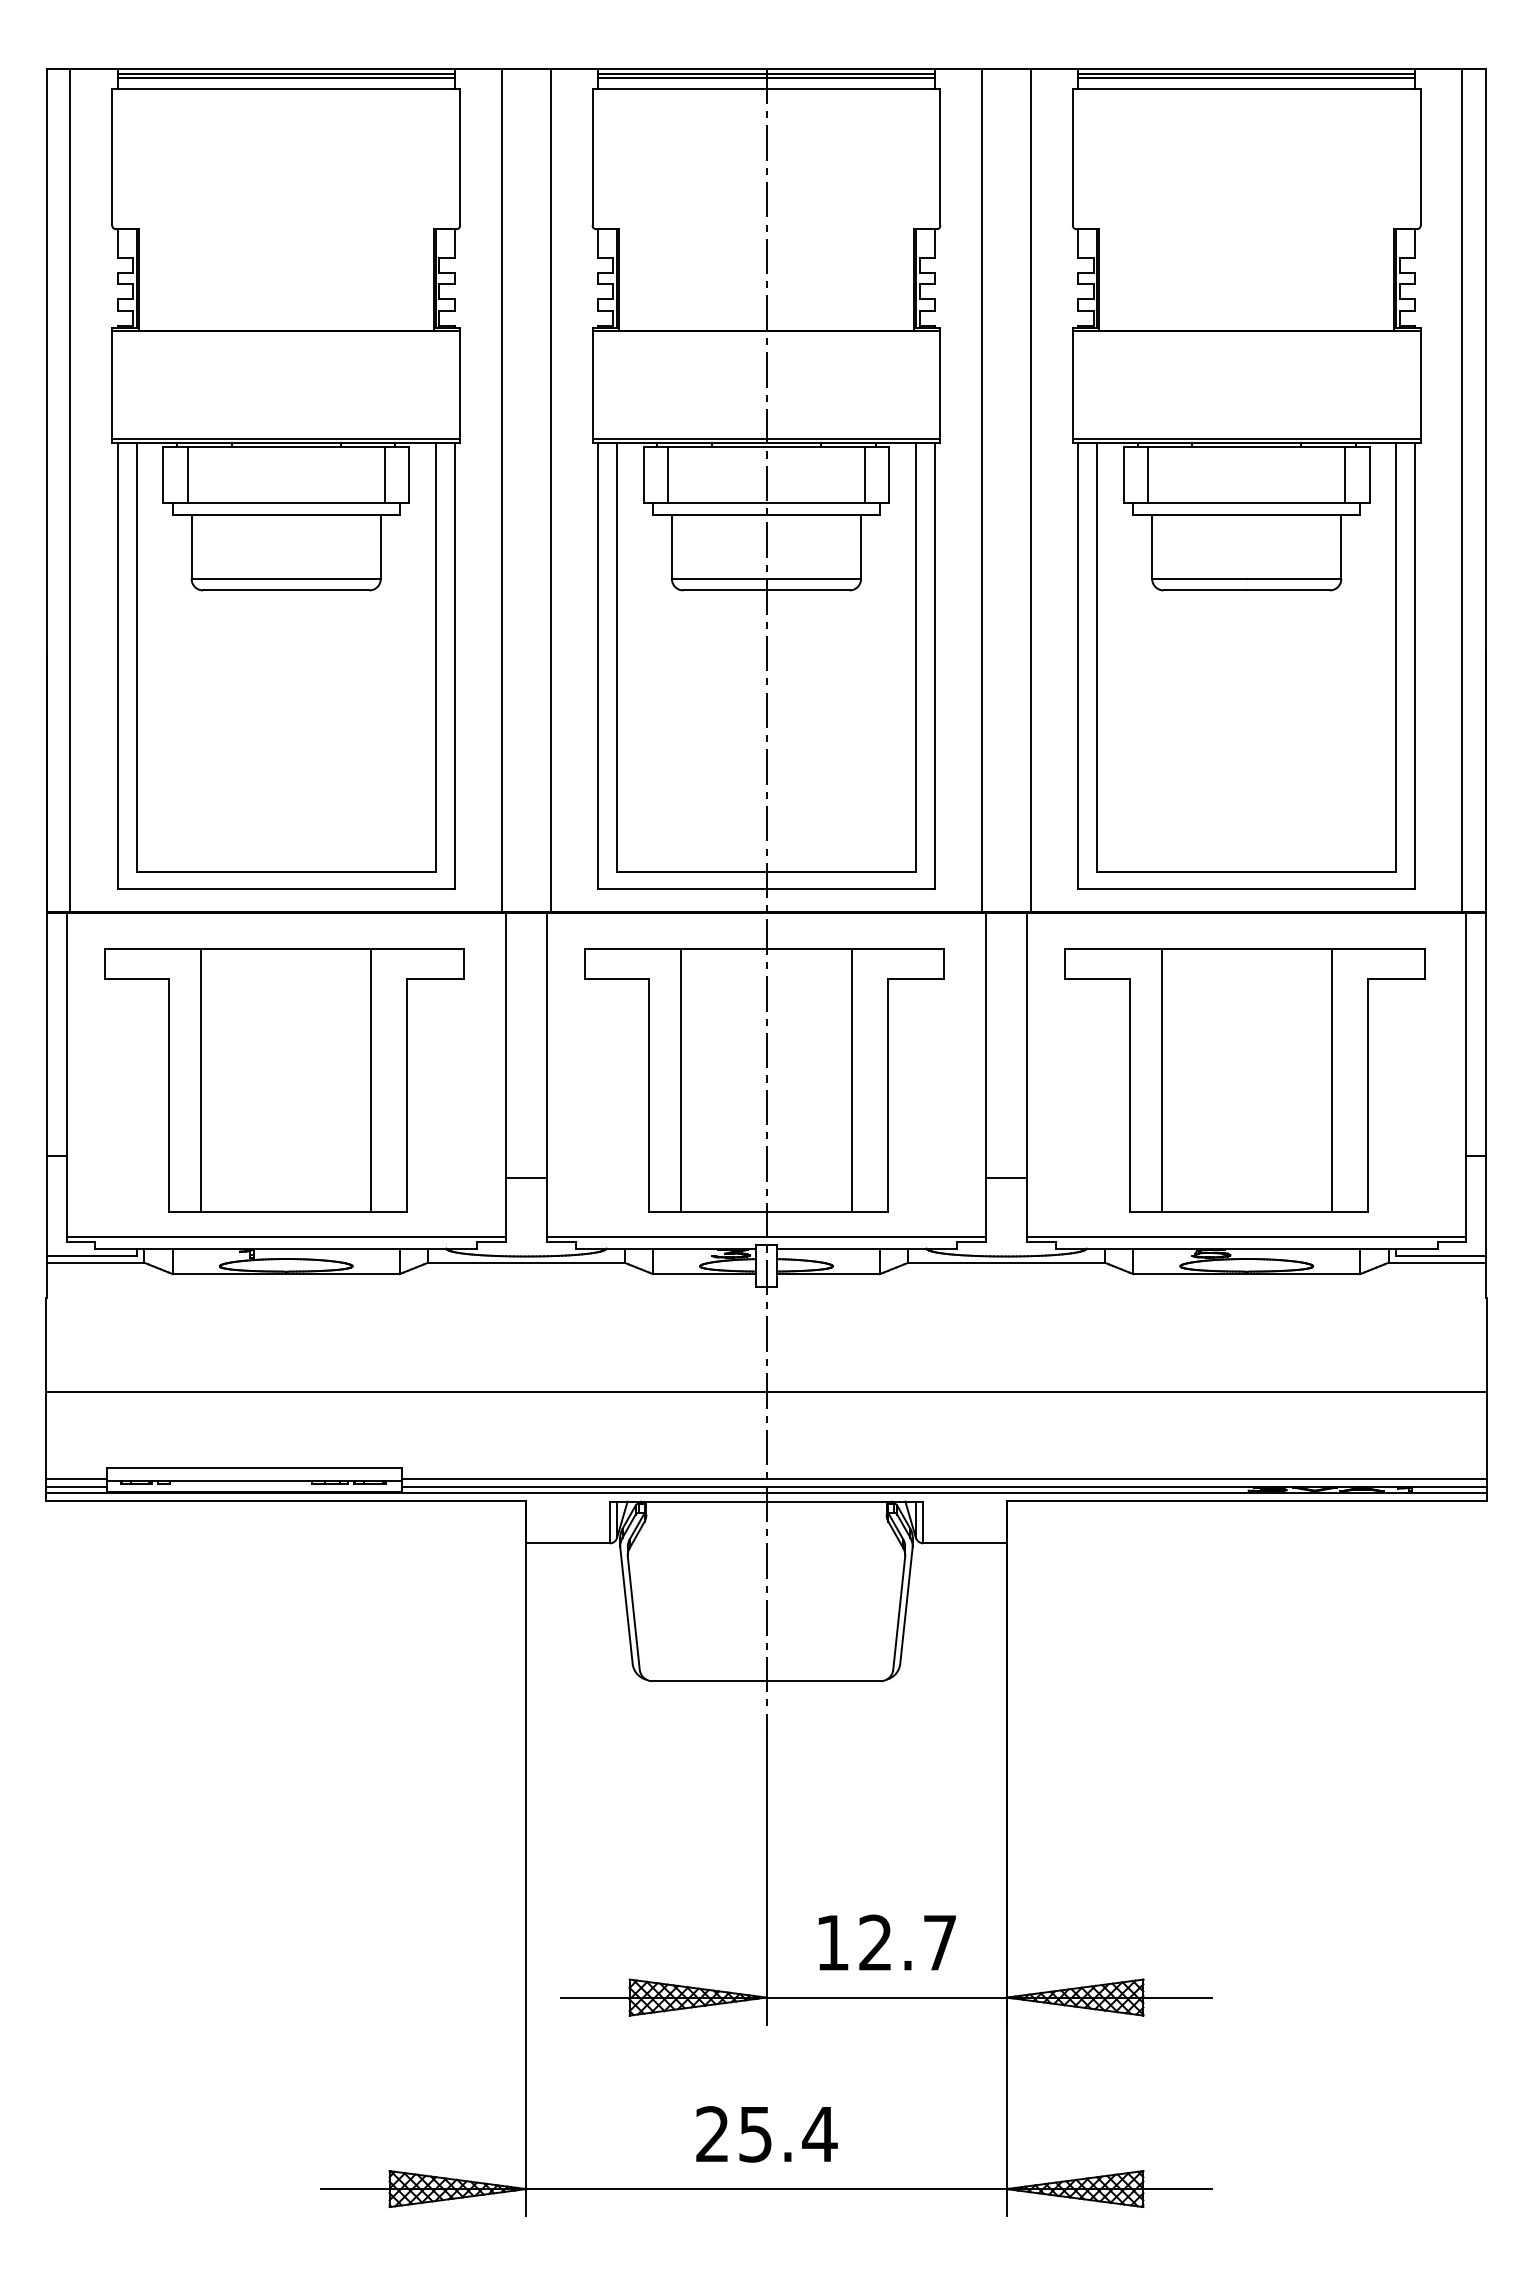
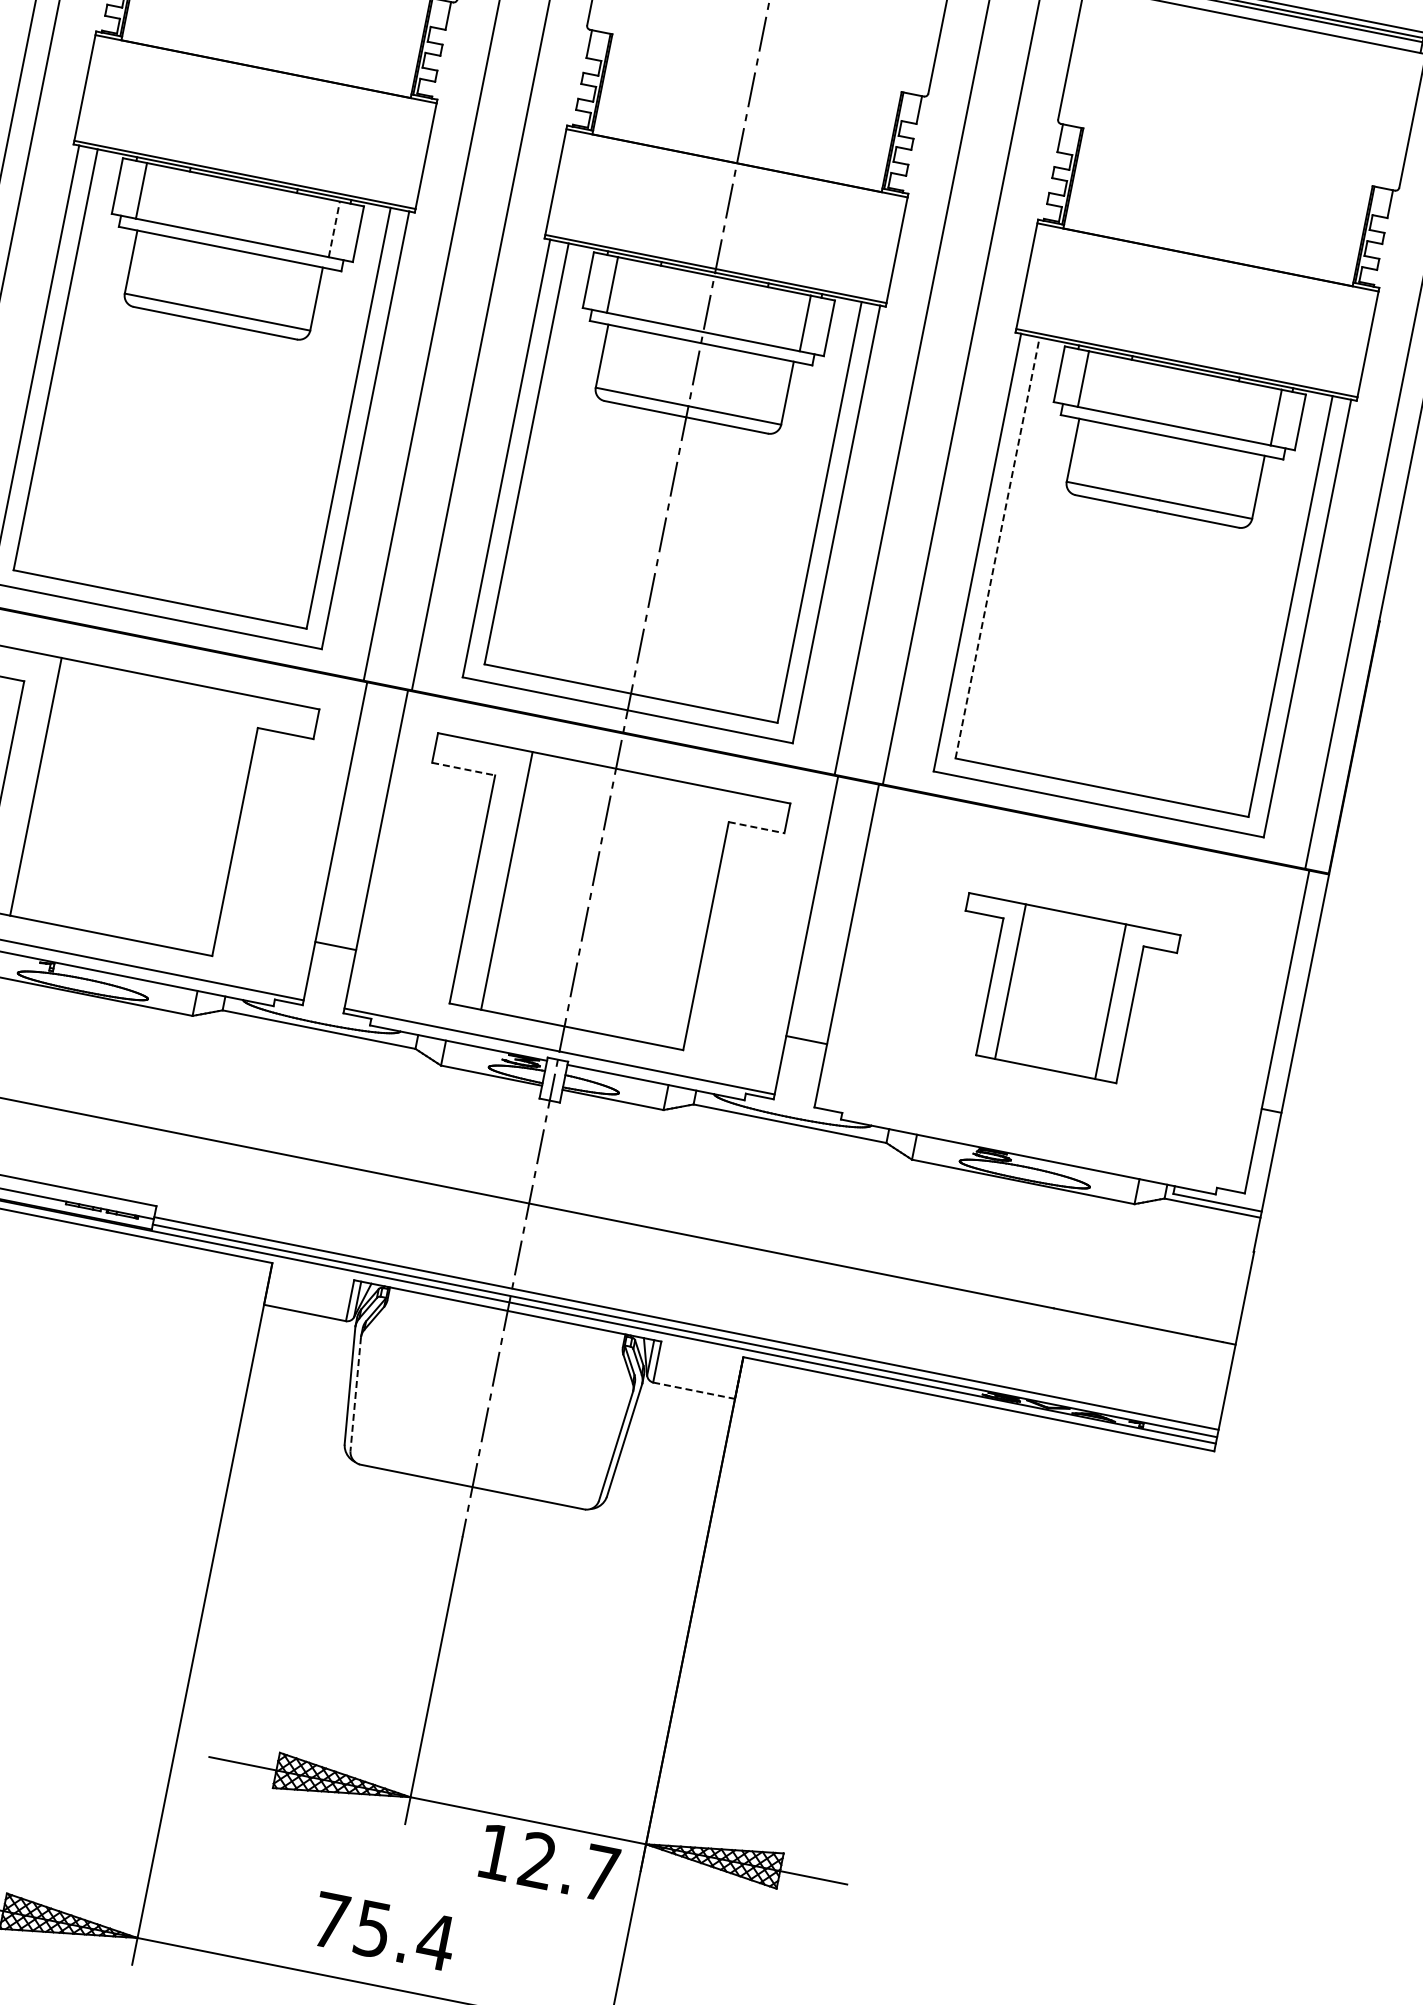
line: (384, 474) -> (334, 228), solid -> dashed
line: (1097, 657) -> (997, 547), solid -> dashed
line: (617, 978) -> (464, 768), solid -> dashed
line: (916, 978) -> (757, 827), solid -> dashed
line: (371, 1079) -> (203, 819), removed
line: (851, 1079) -> (673, 913), removed
part: (1244, 1080) -> (1058, 991), size x0.6
line: (1246, 1237) -> (1030, 1145), removed
line: (964, 1543) -> (693, 1390), solid -> dashed
line: (633, 1613) -> (355, 1394), solid -> dashed
text: (886, 1942) -> (548, 1862), moved
text: (712, 2133) -> (330, 1919), 25.4 -> 75.4

